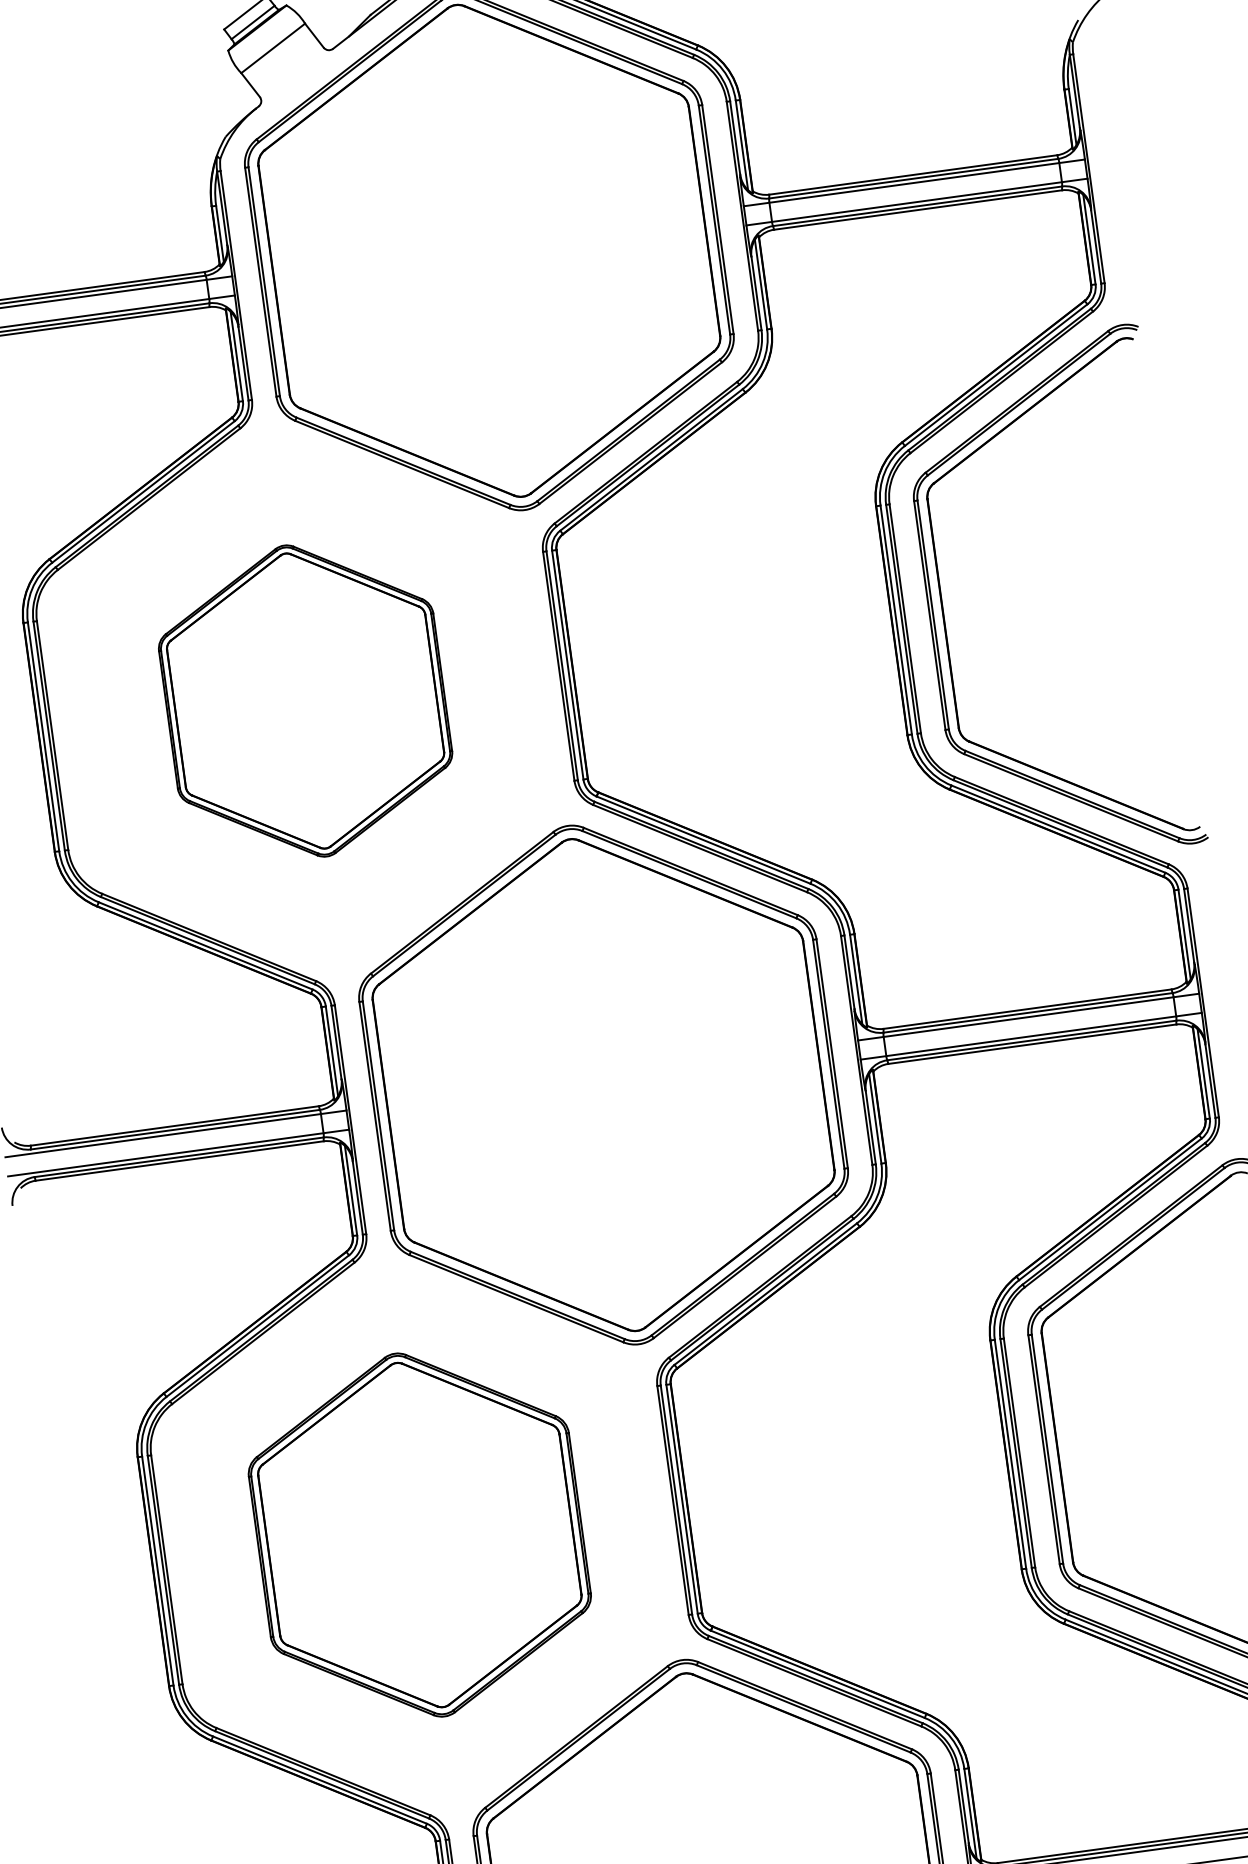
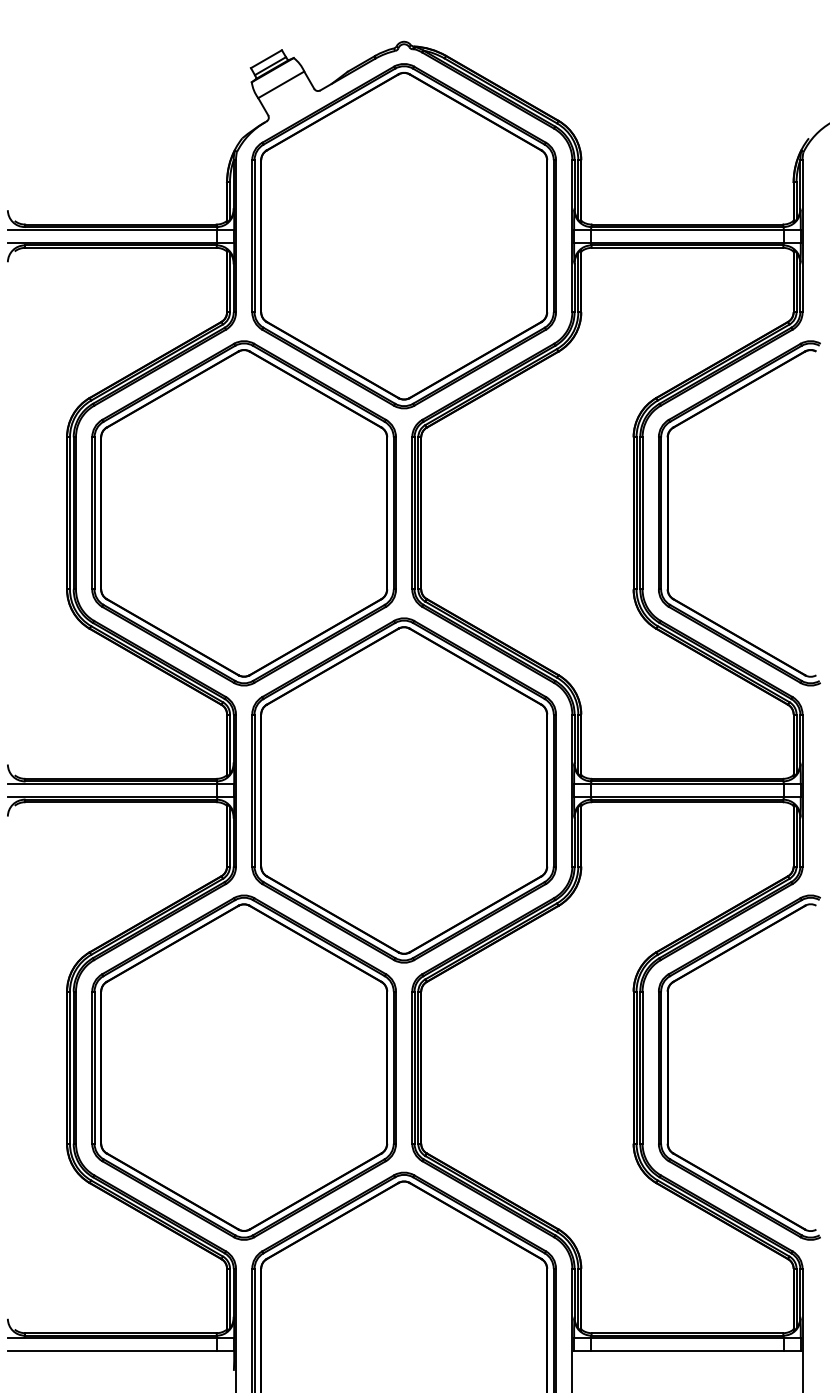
part: (304, 701) -> (243, 513), size x1.67
part: (418, 1535) -> (243, 1067), size x1.43

